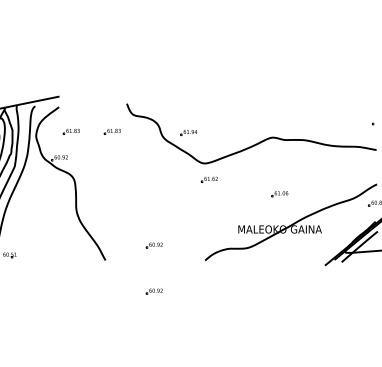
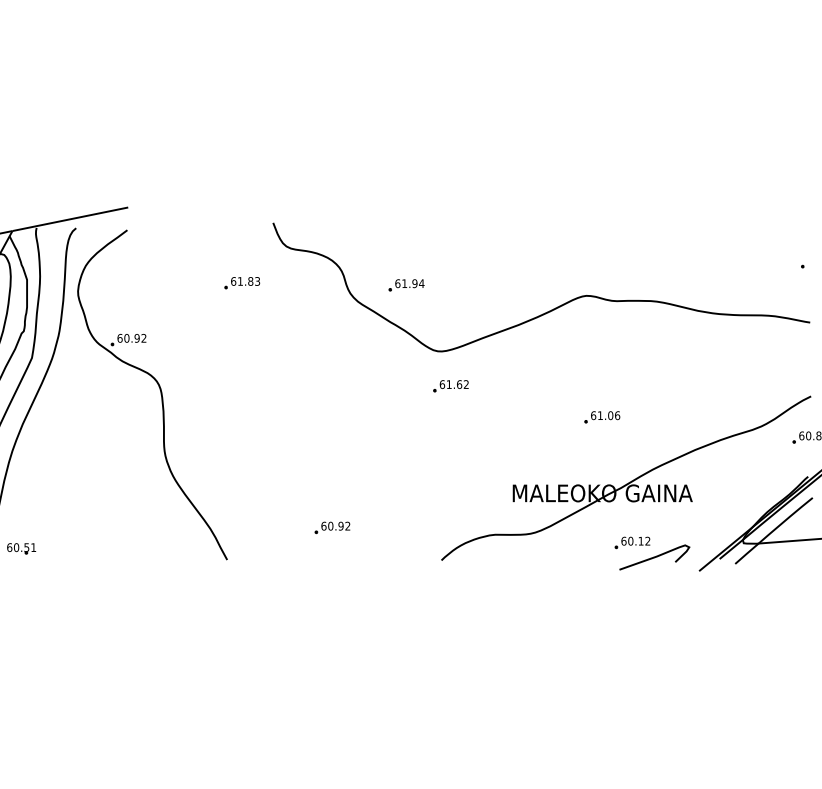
part: (70, 131) -> (151, 282), removed
part: (303, 257) -> (652, 553), added
part: (153, 291) -> (330, 626), removed

